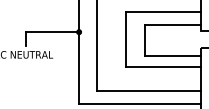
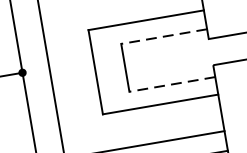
line: (172, 24) -> (163, 36), solid -> dashed
line: (172, 55) -> (171, 84), solid -> dashed

